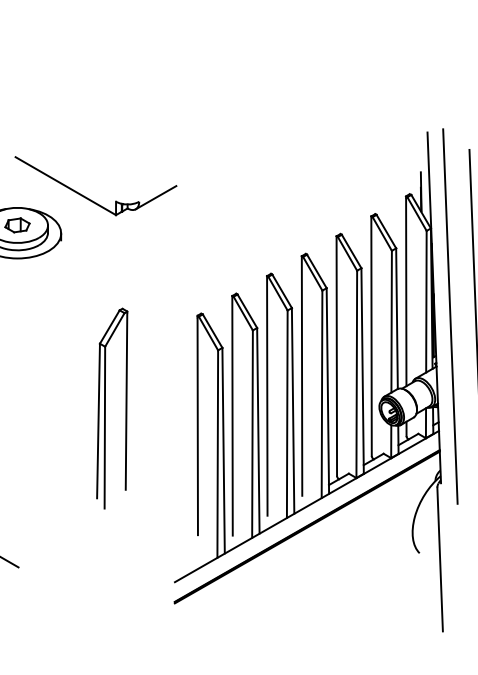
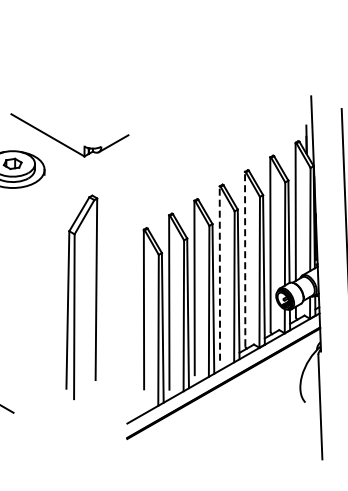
line: (449, 316) -> (327, 230), removed
line: (337, 355) -> (245, 258), solid -> dashed
line: (301, 375) -> (219, 273), solid -> dashed
part: (111, 407) -> (81, 296), size x1.4

